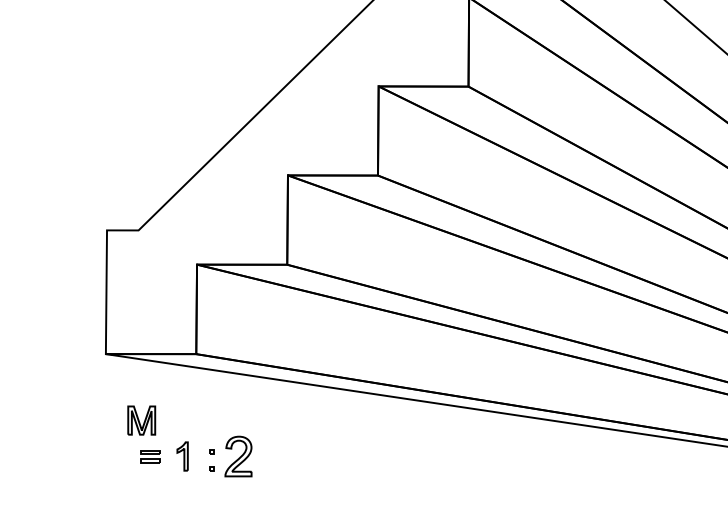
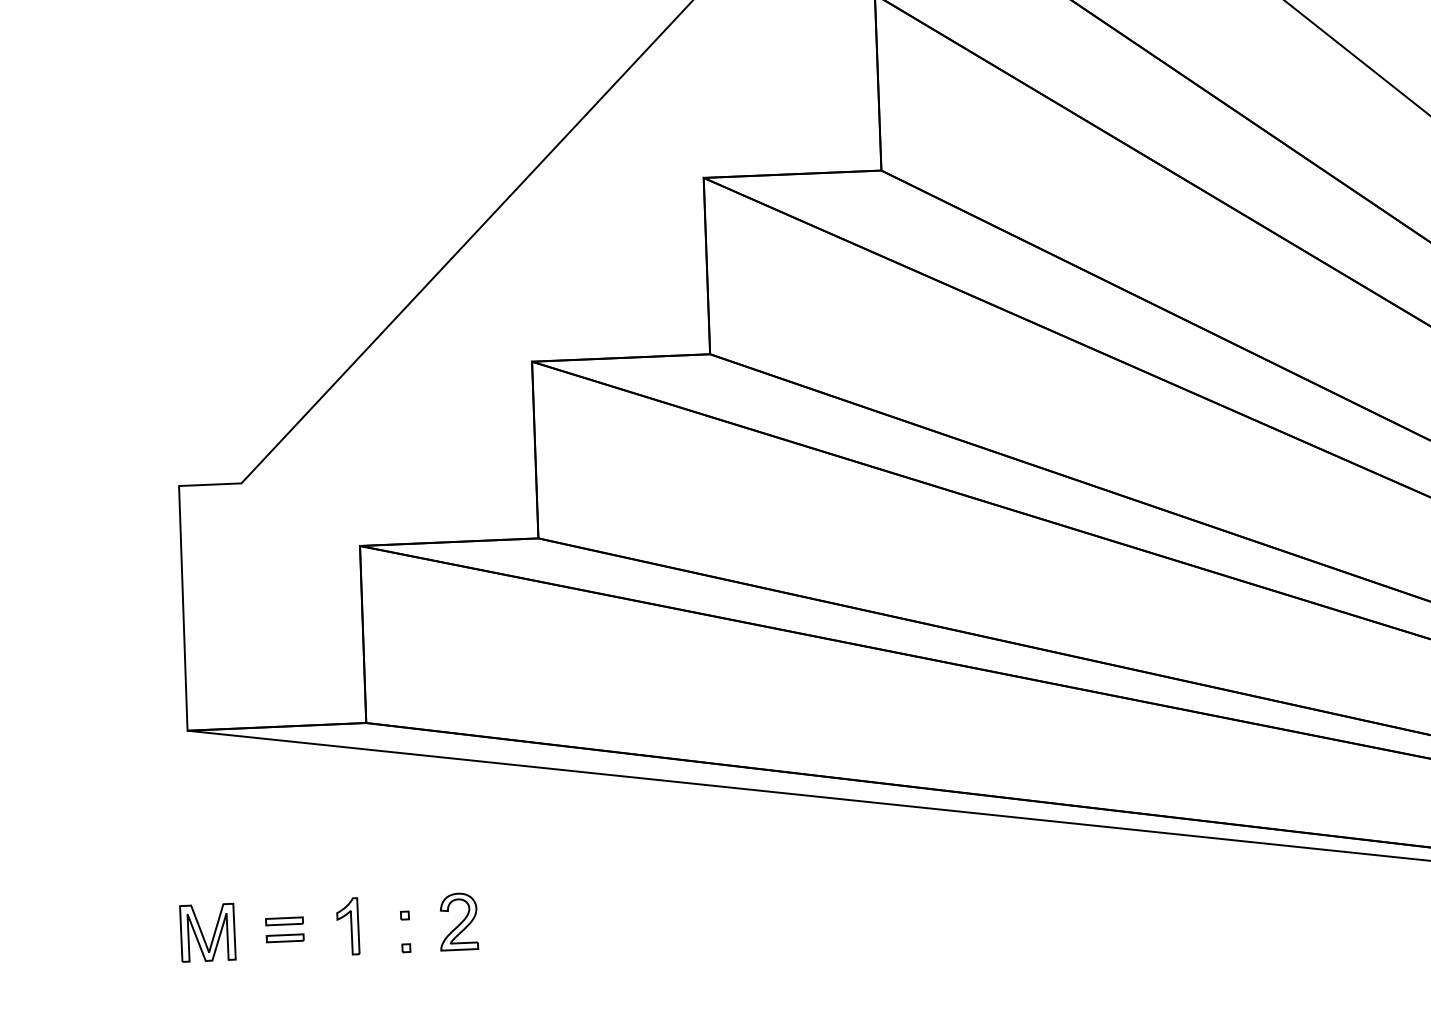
part: (141, 420) -> (207, 932), moved
part: (238, 456) -> (458, 921), size x0.71

